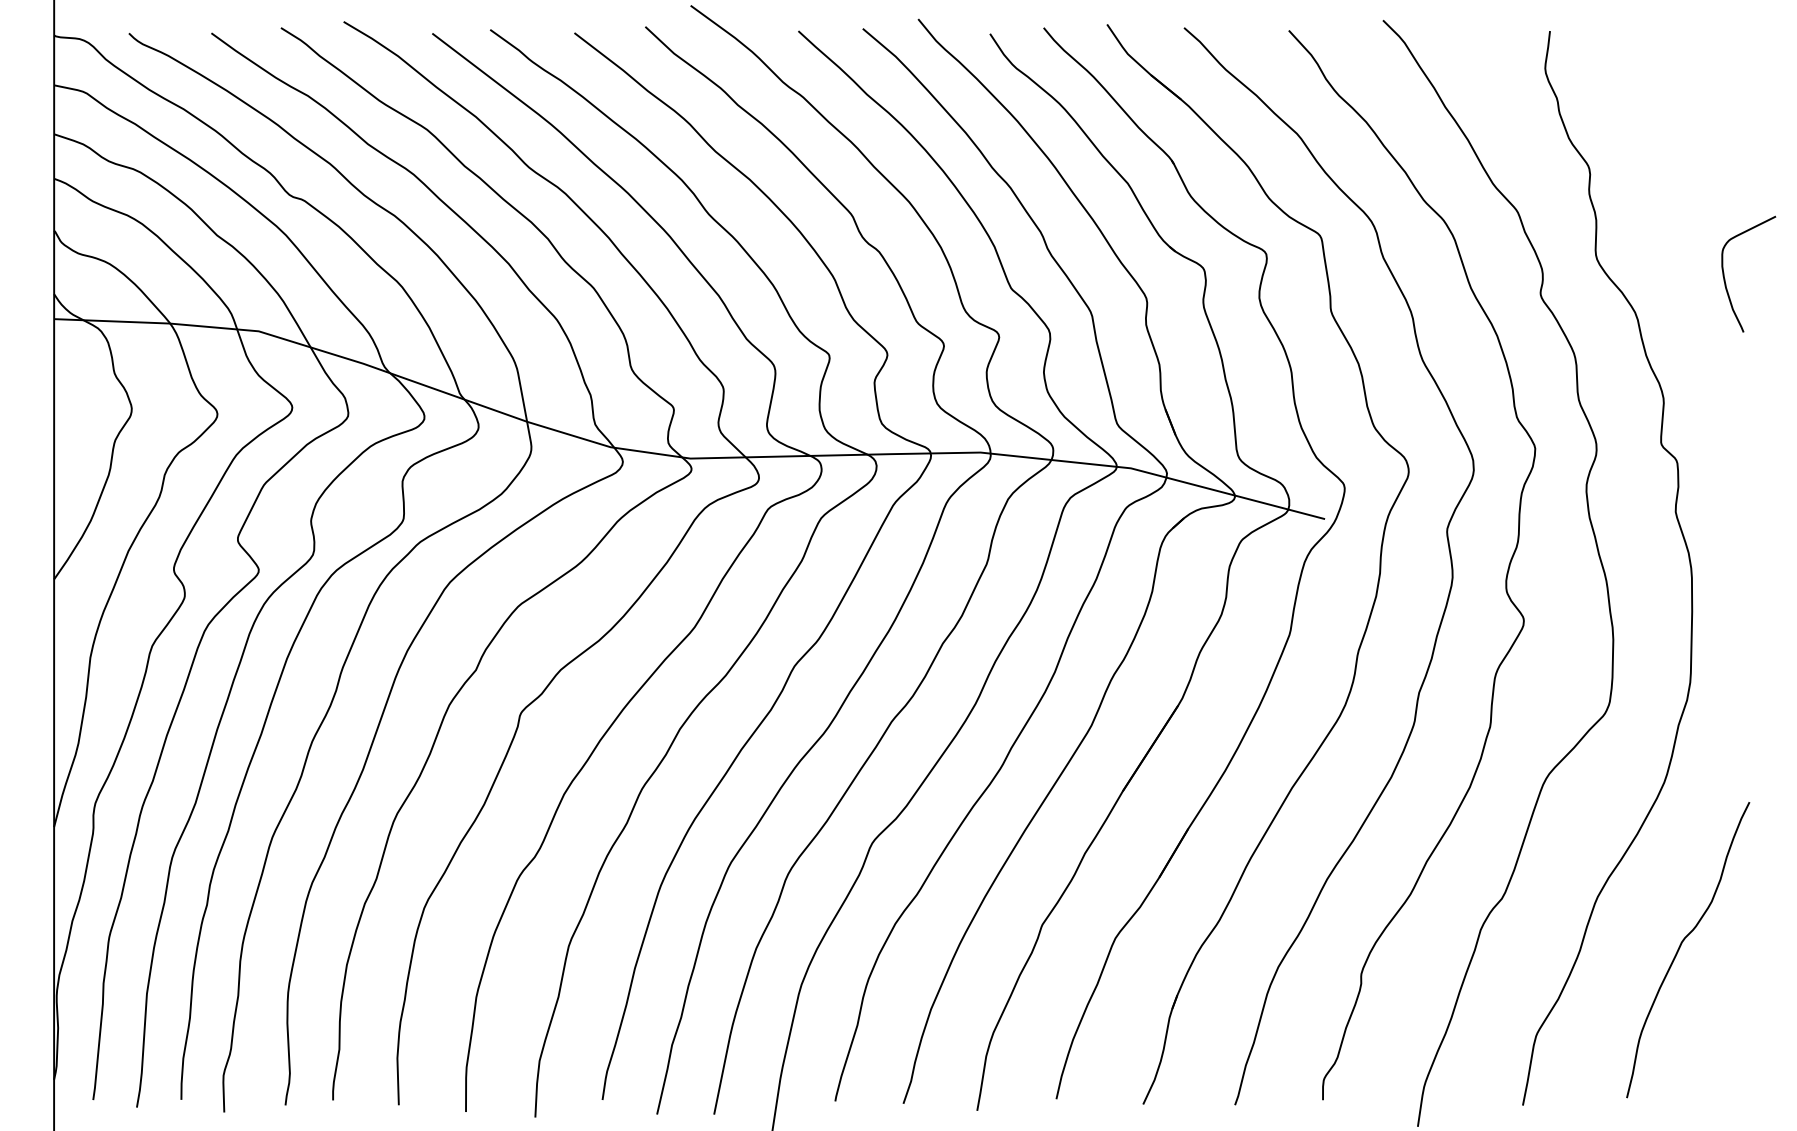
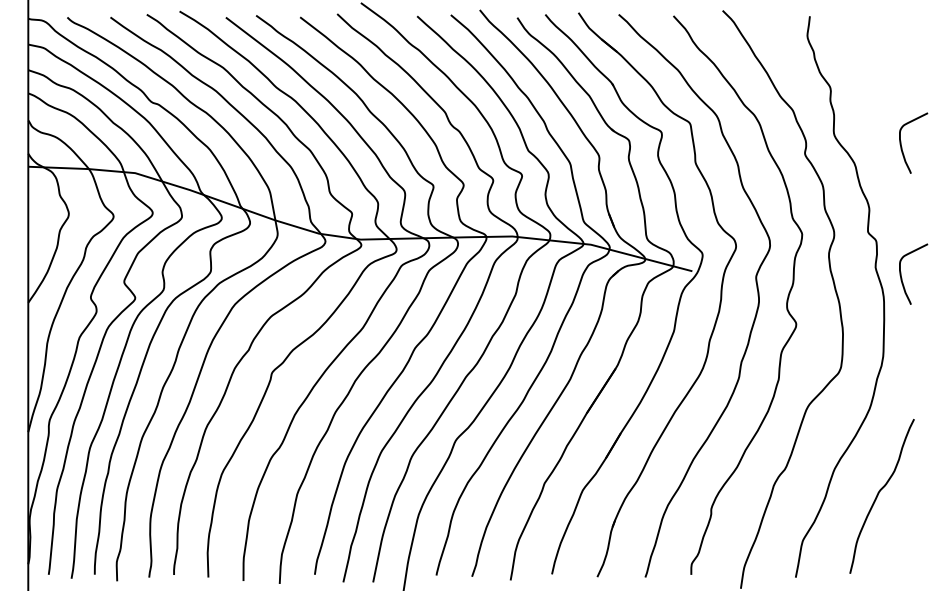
curve: (1725, 523) -> (901, 273), added

